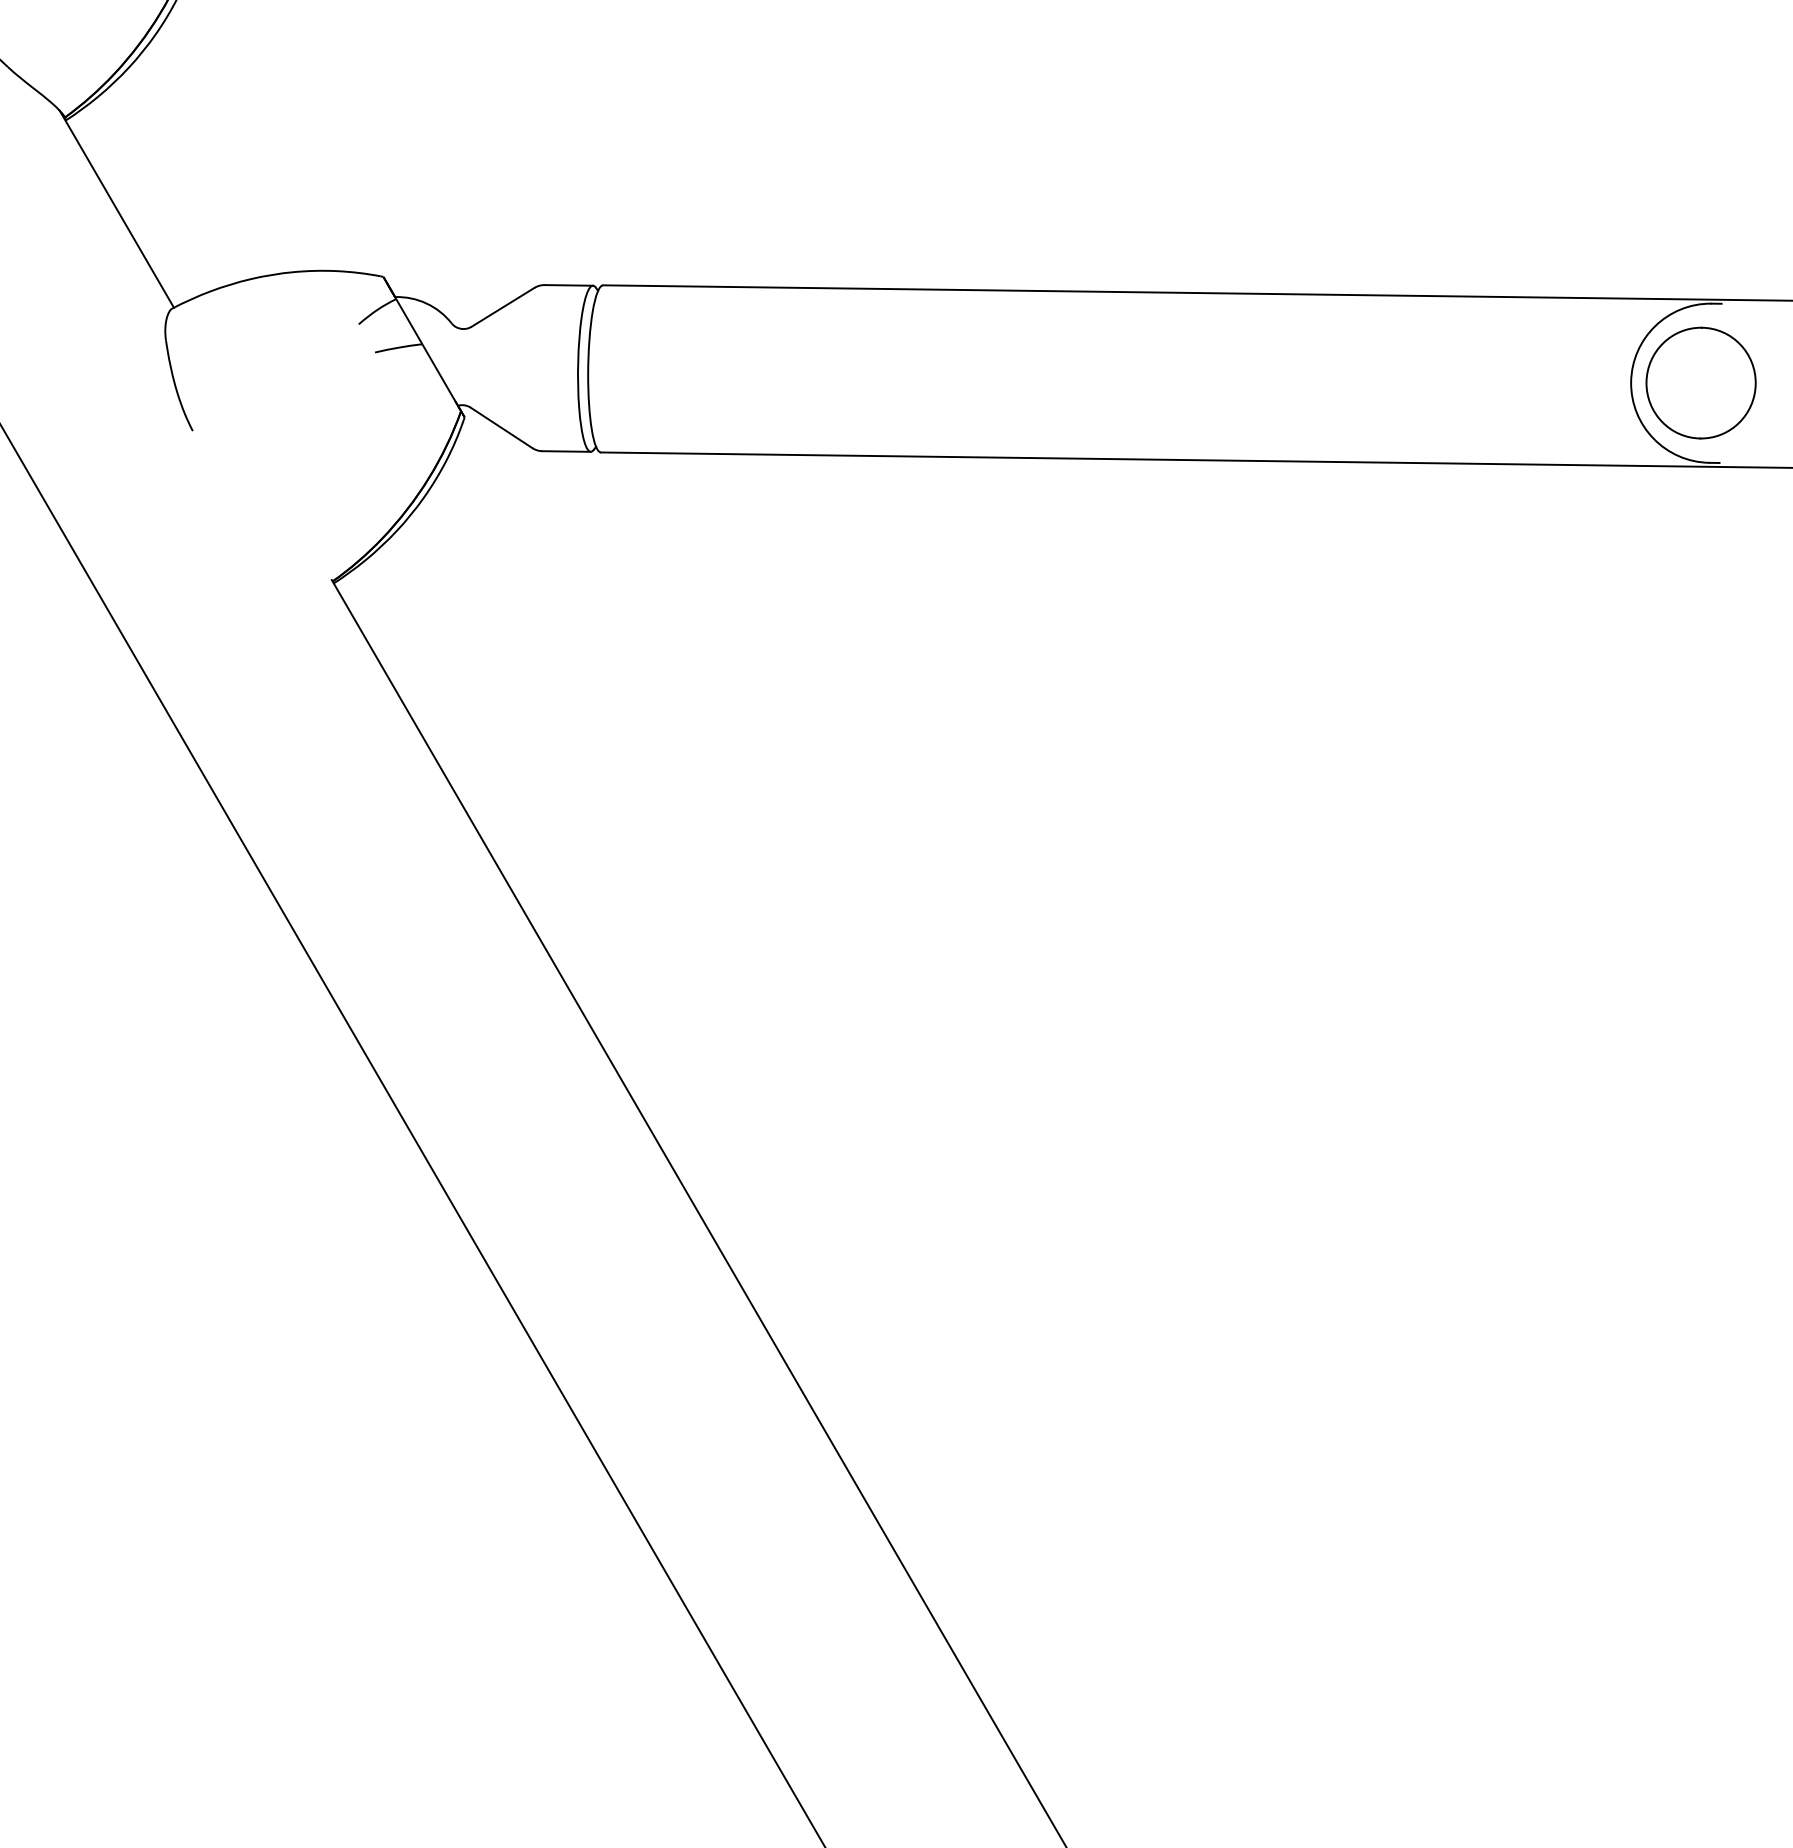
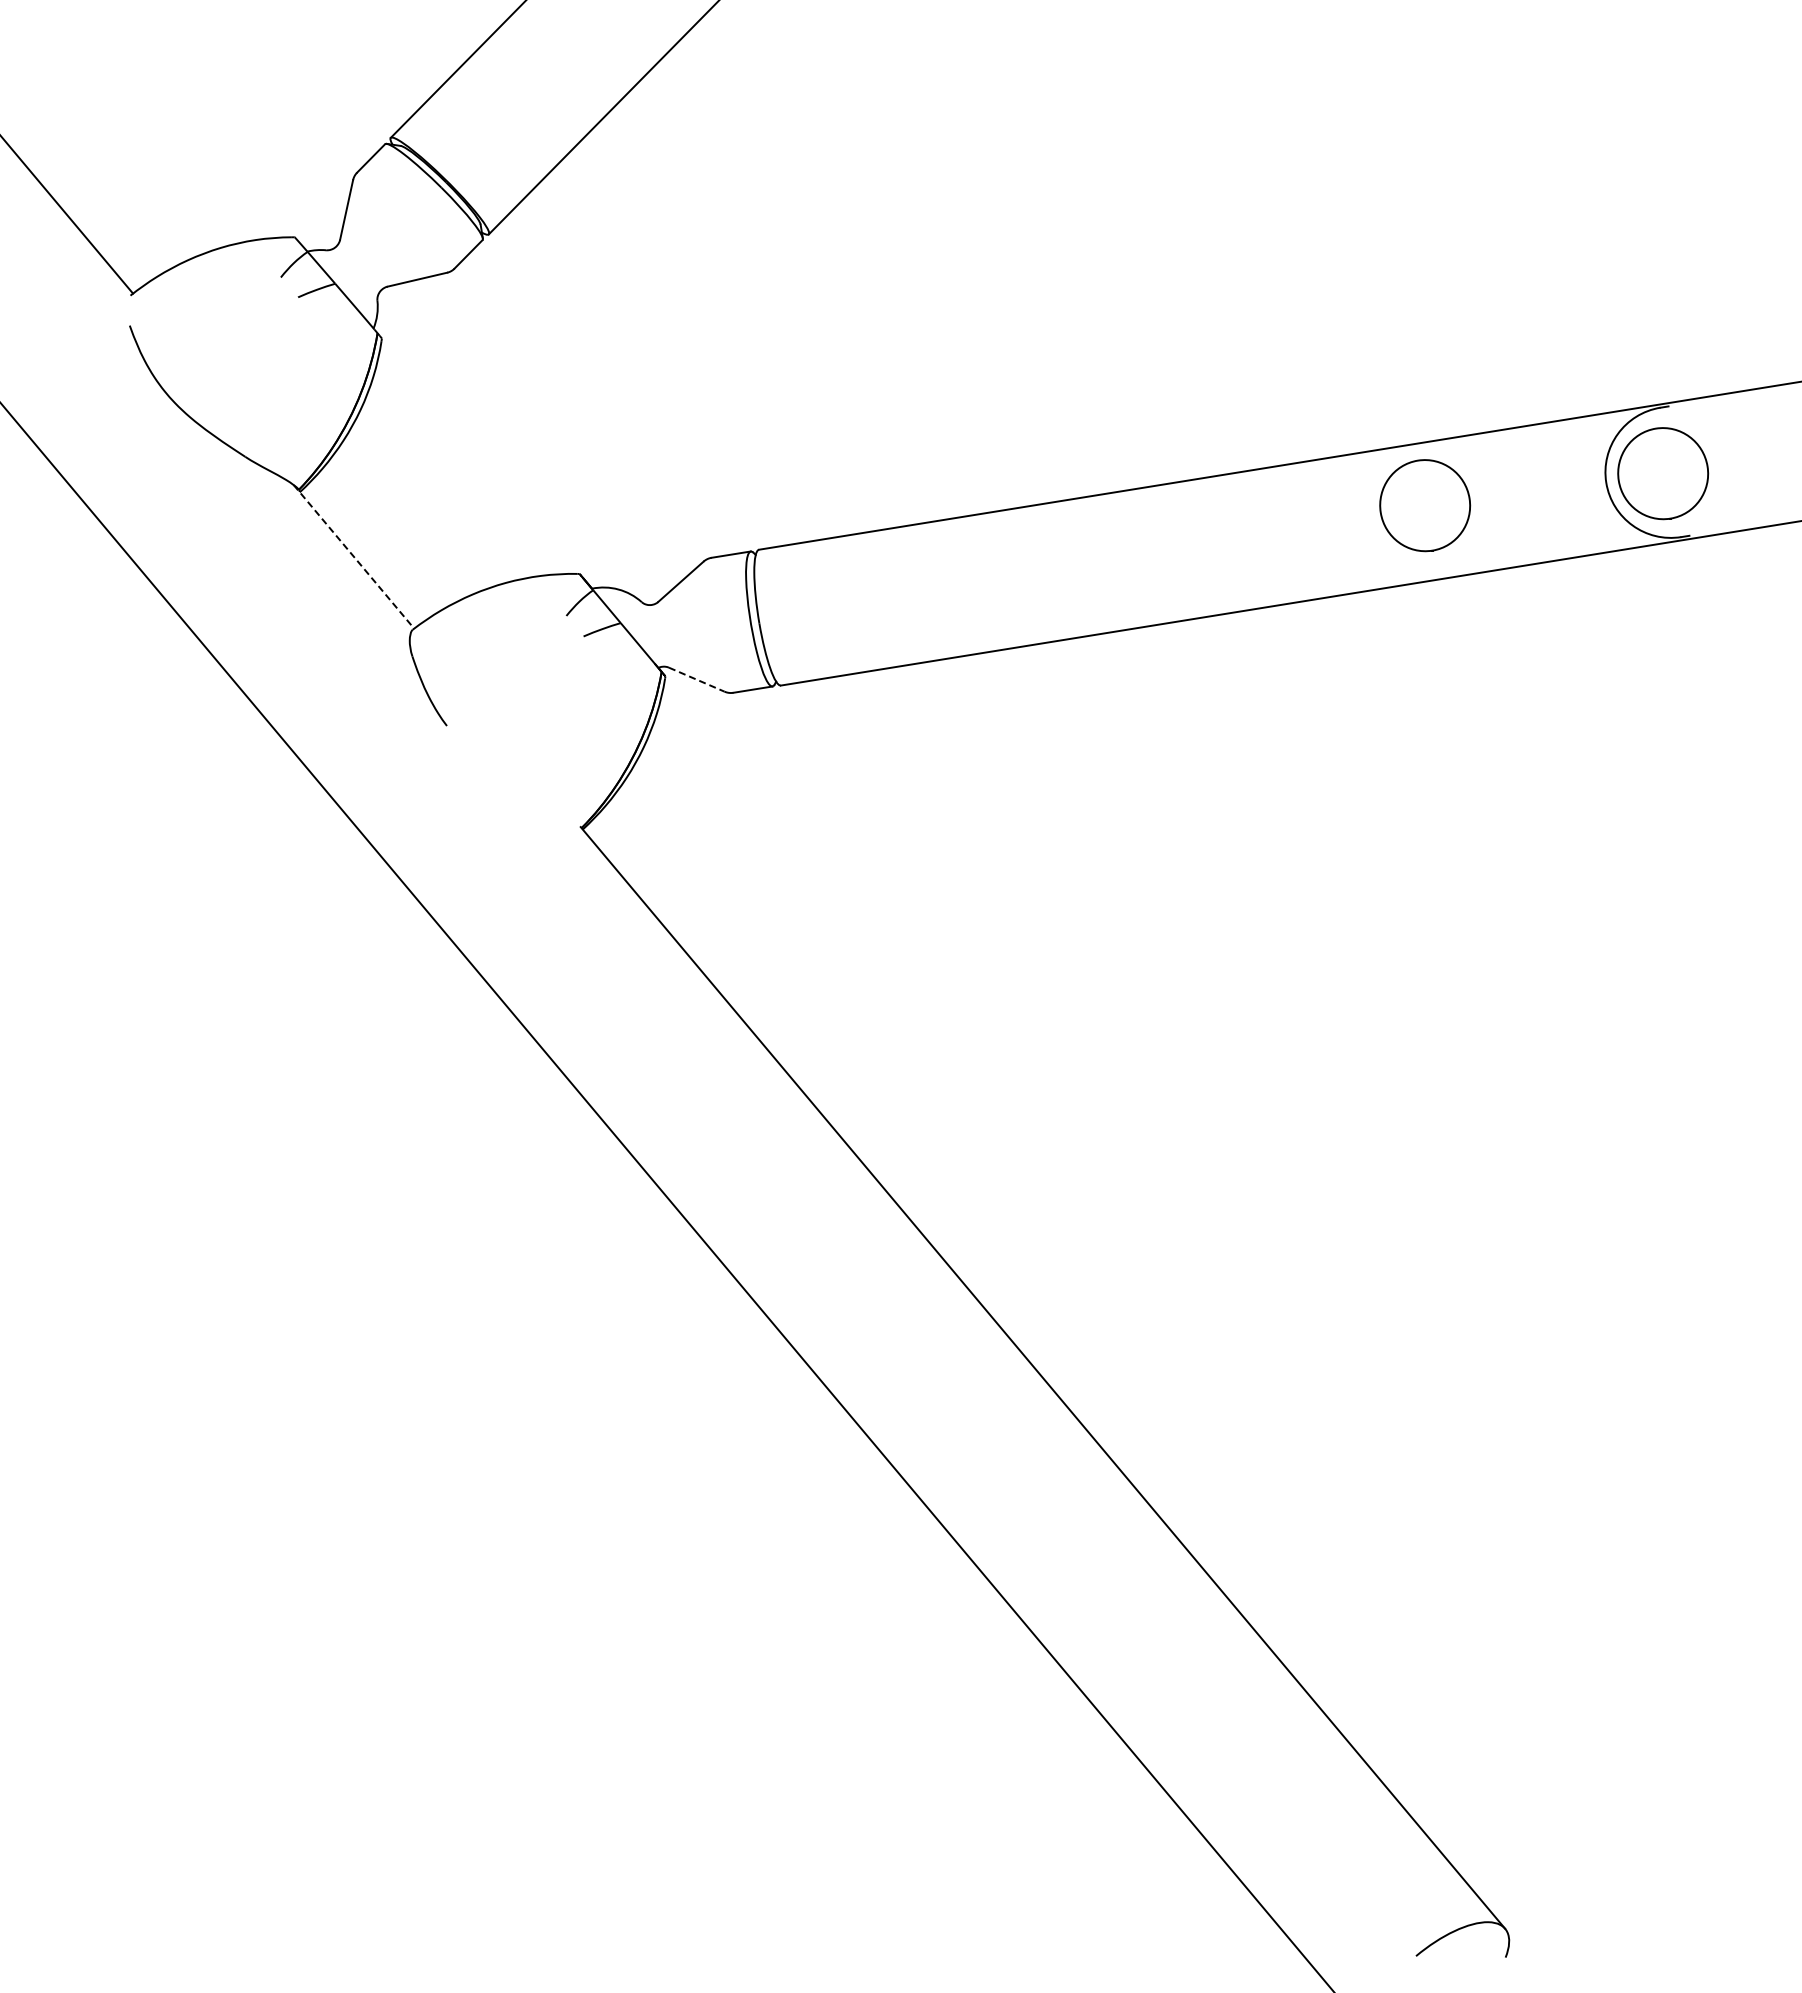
line: (116, 208) -> (353, 556), solid -> dashed
part: (1410, 371) -> (1425, 505), added
line: (502, 427) -> (697, 679), solid -> dashed

